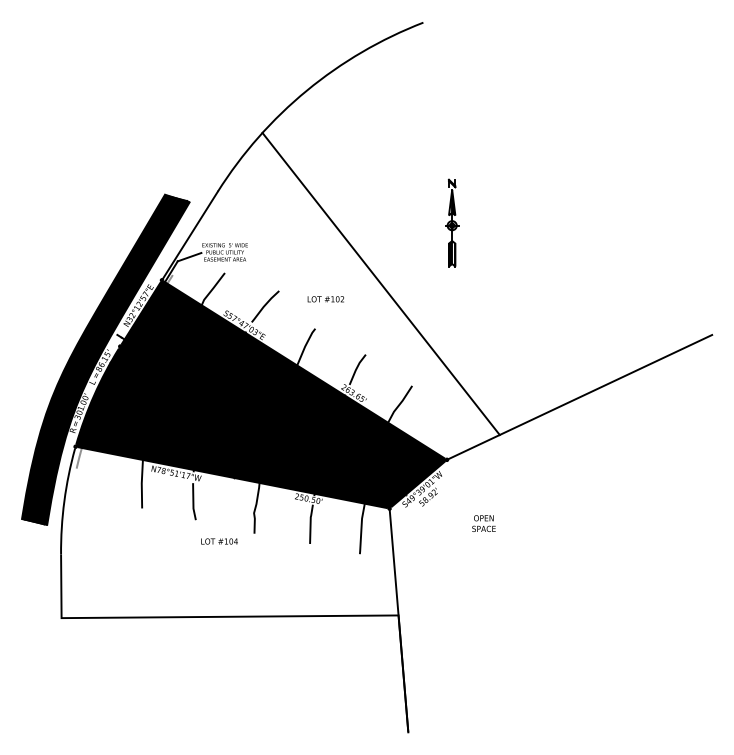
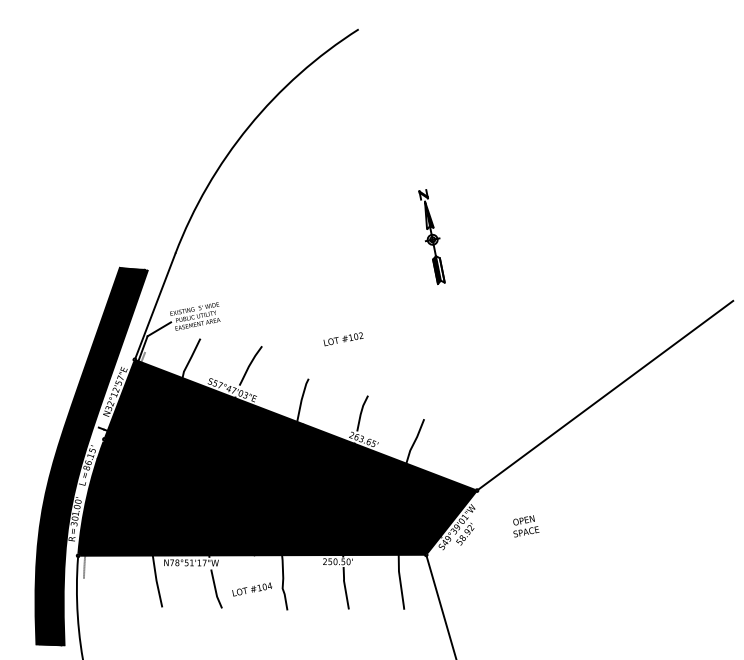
line: (380, 283) -> (368, 316), removed
text: (325, 299) -> (343, 339), moved
text: (483, 523) -> (524, 526), moved
text: (219, 541) -> (252, 589), moved

